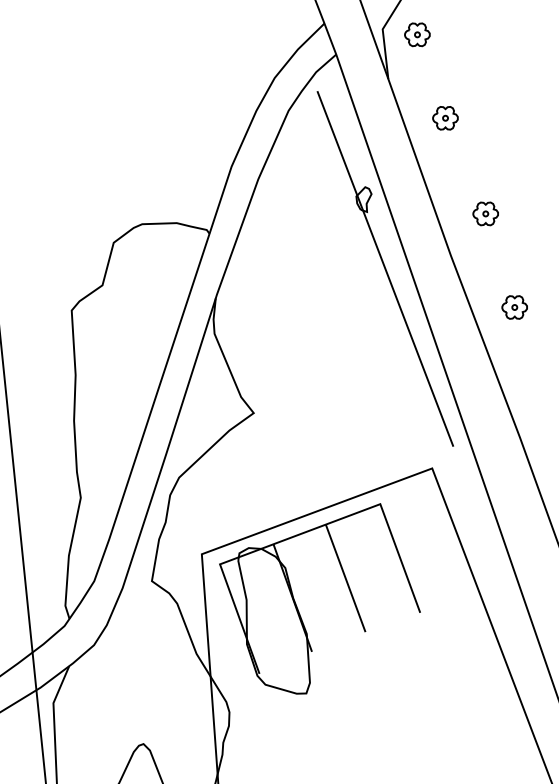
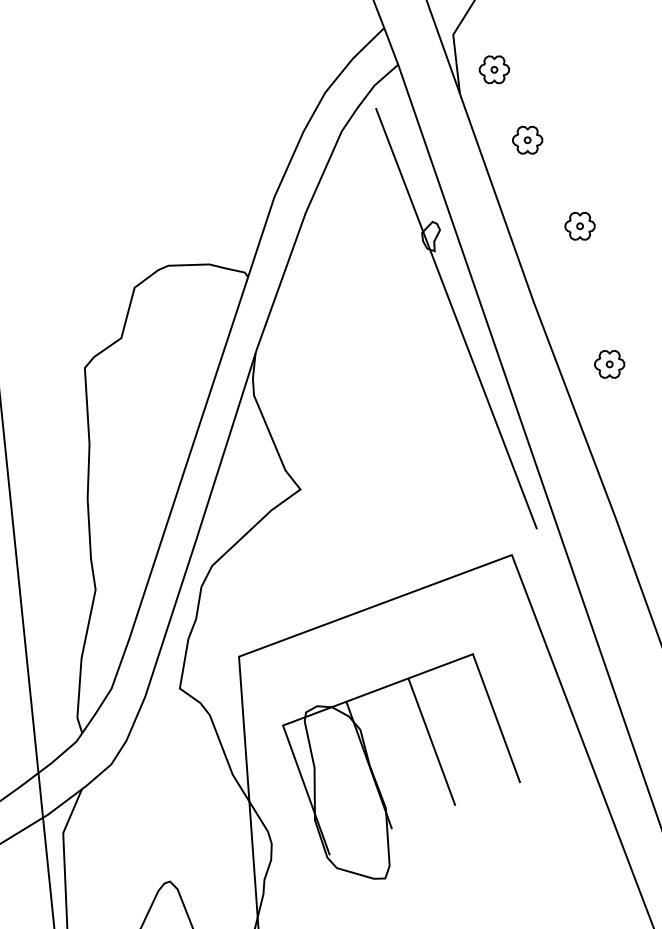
part: (417, 34) -> (494, 69), moved
part: (485, 213) -> (579, 225), moved
part: (298, 608) -> (376, 777), moved

